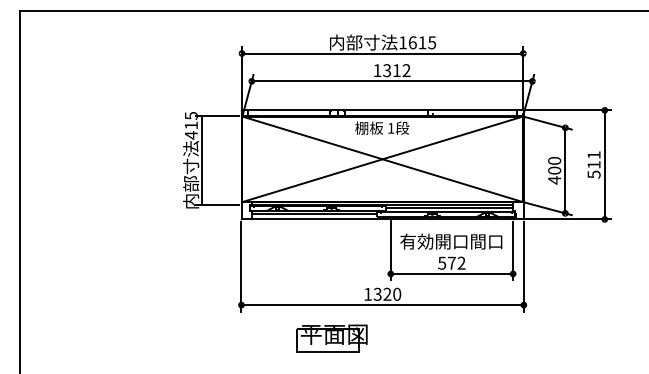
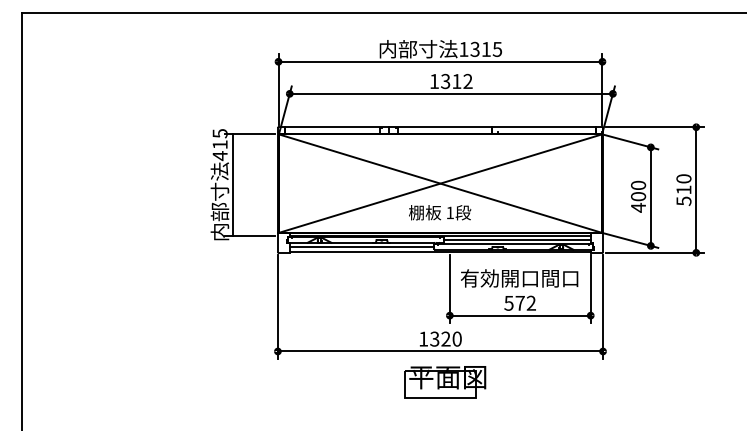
text: (412, 41) -> (474, 48), 1615 -> 1315
text: (382, 127) -> (440, 212), moved
text: (593, 154) -> (683, 178), 511 -> 510
part: (332, 338) -> (445, 382), moved

